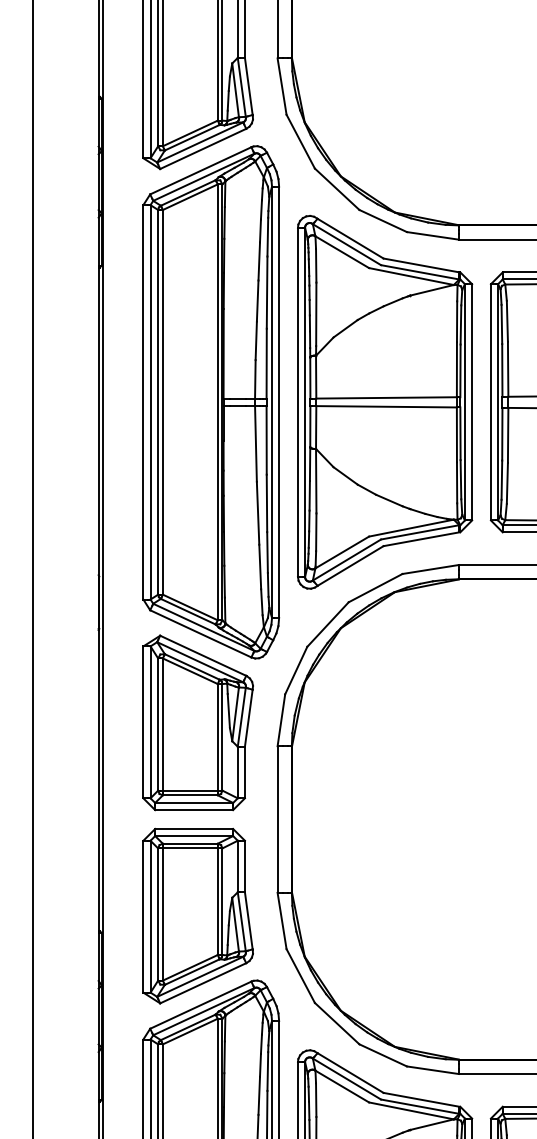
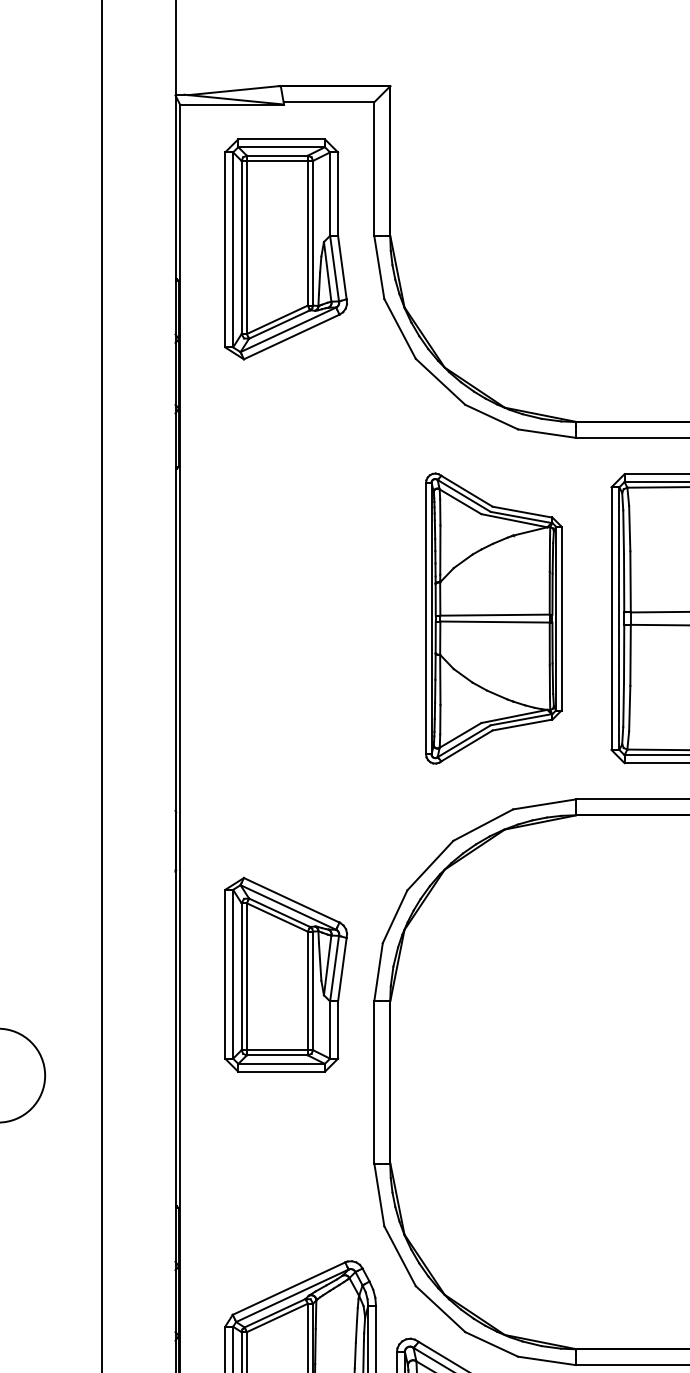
part: (211, 402) -> (300, 618), removed
part: (384, 402) -> (493, 618), size x0.7
part: (197, 916) -> (285, 1189), removed

